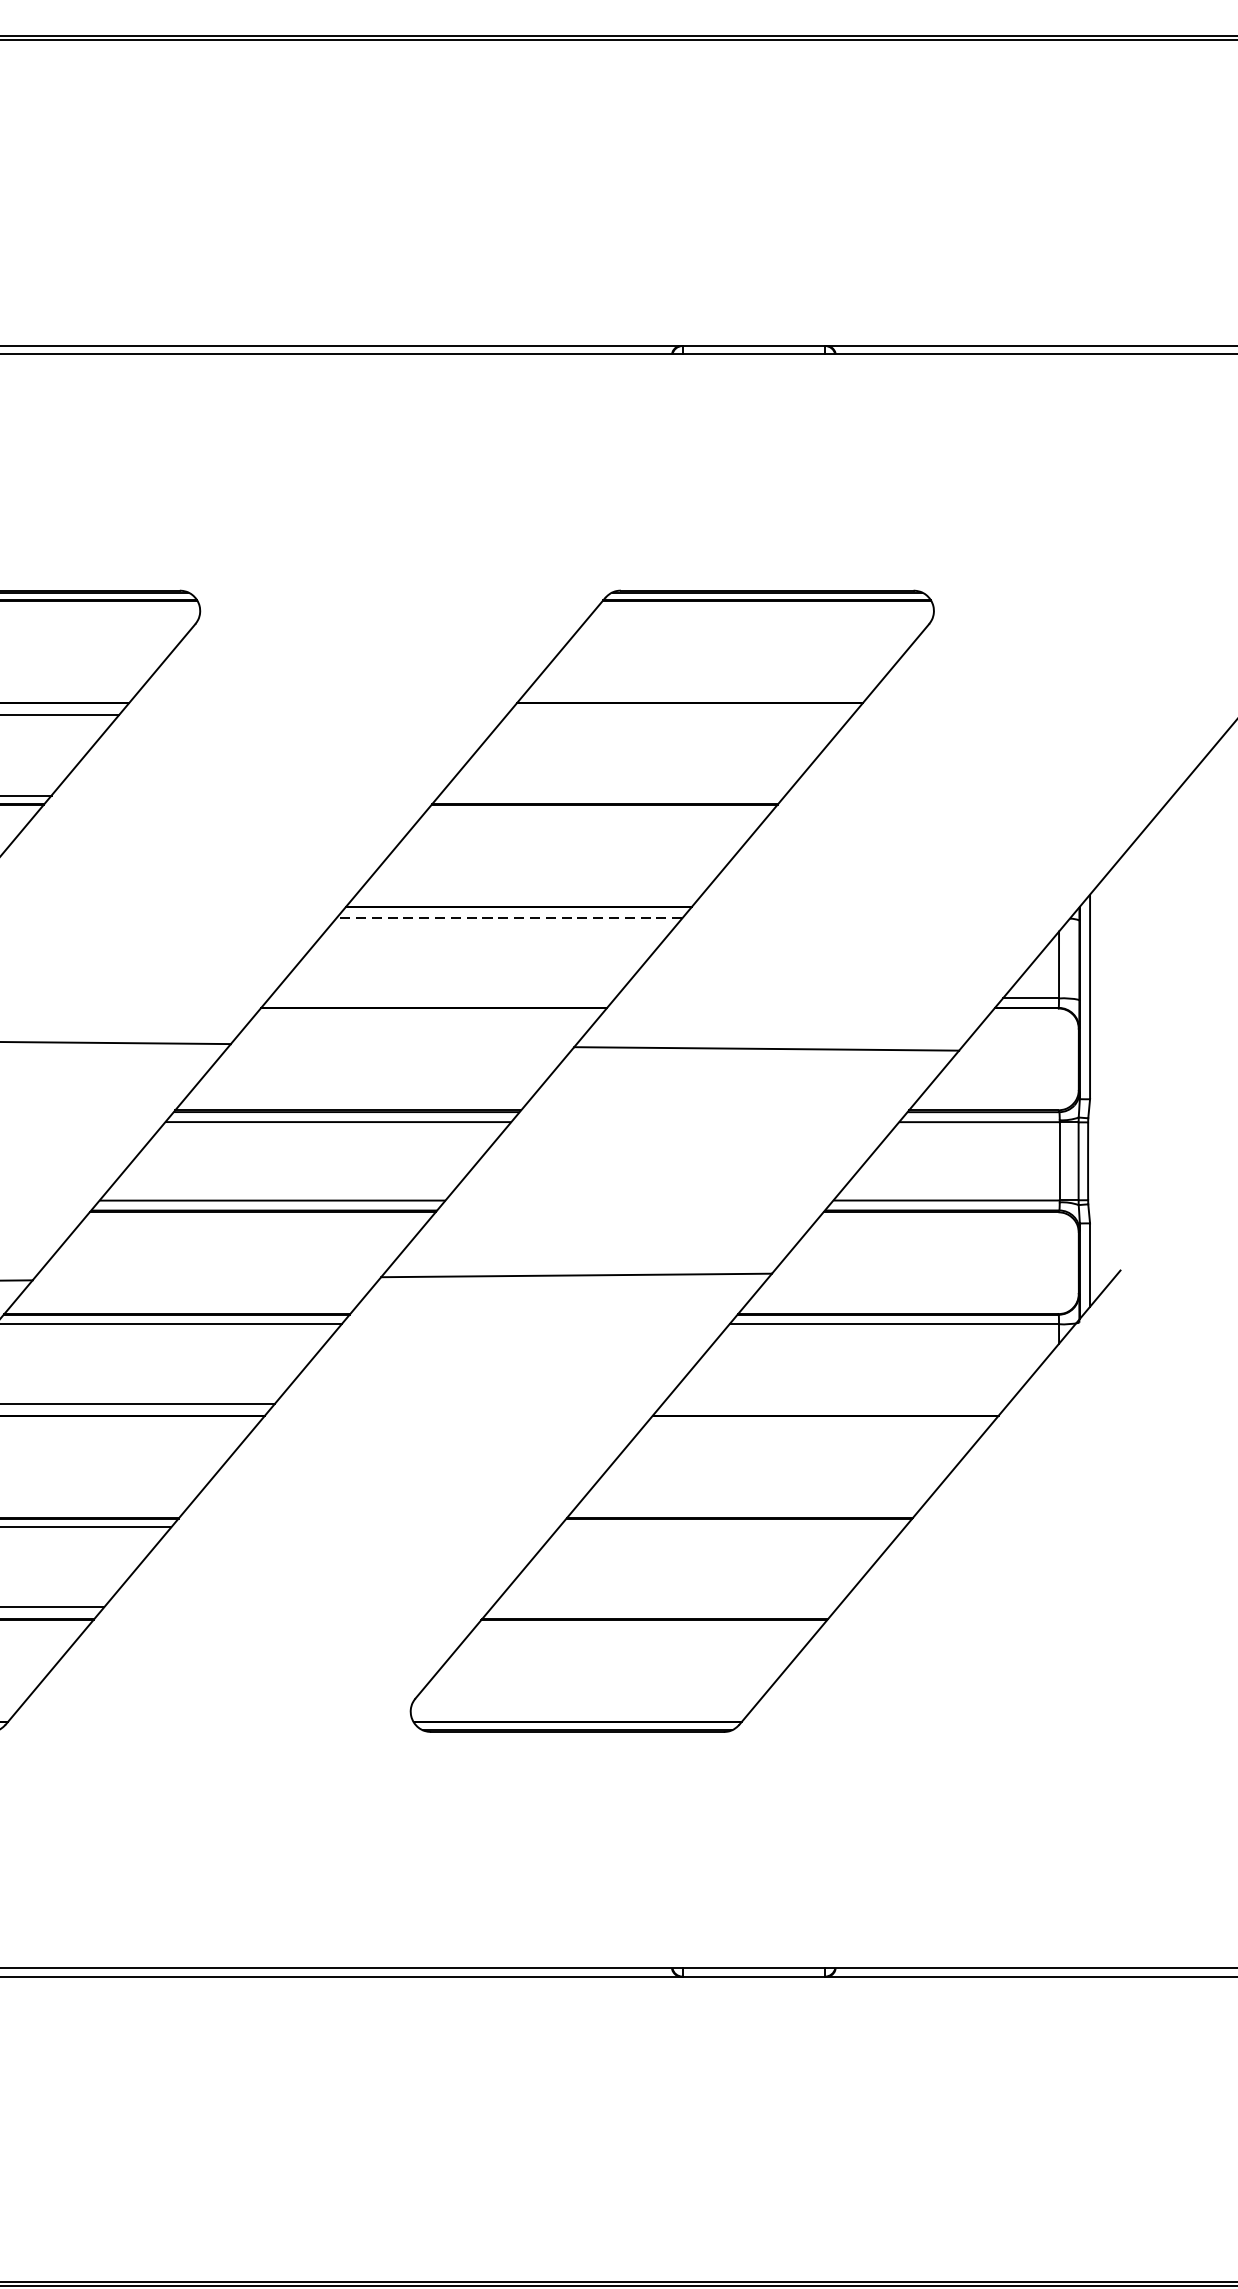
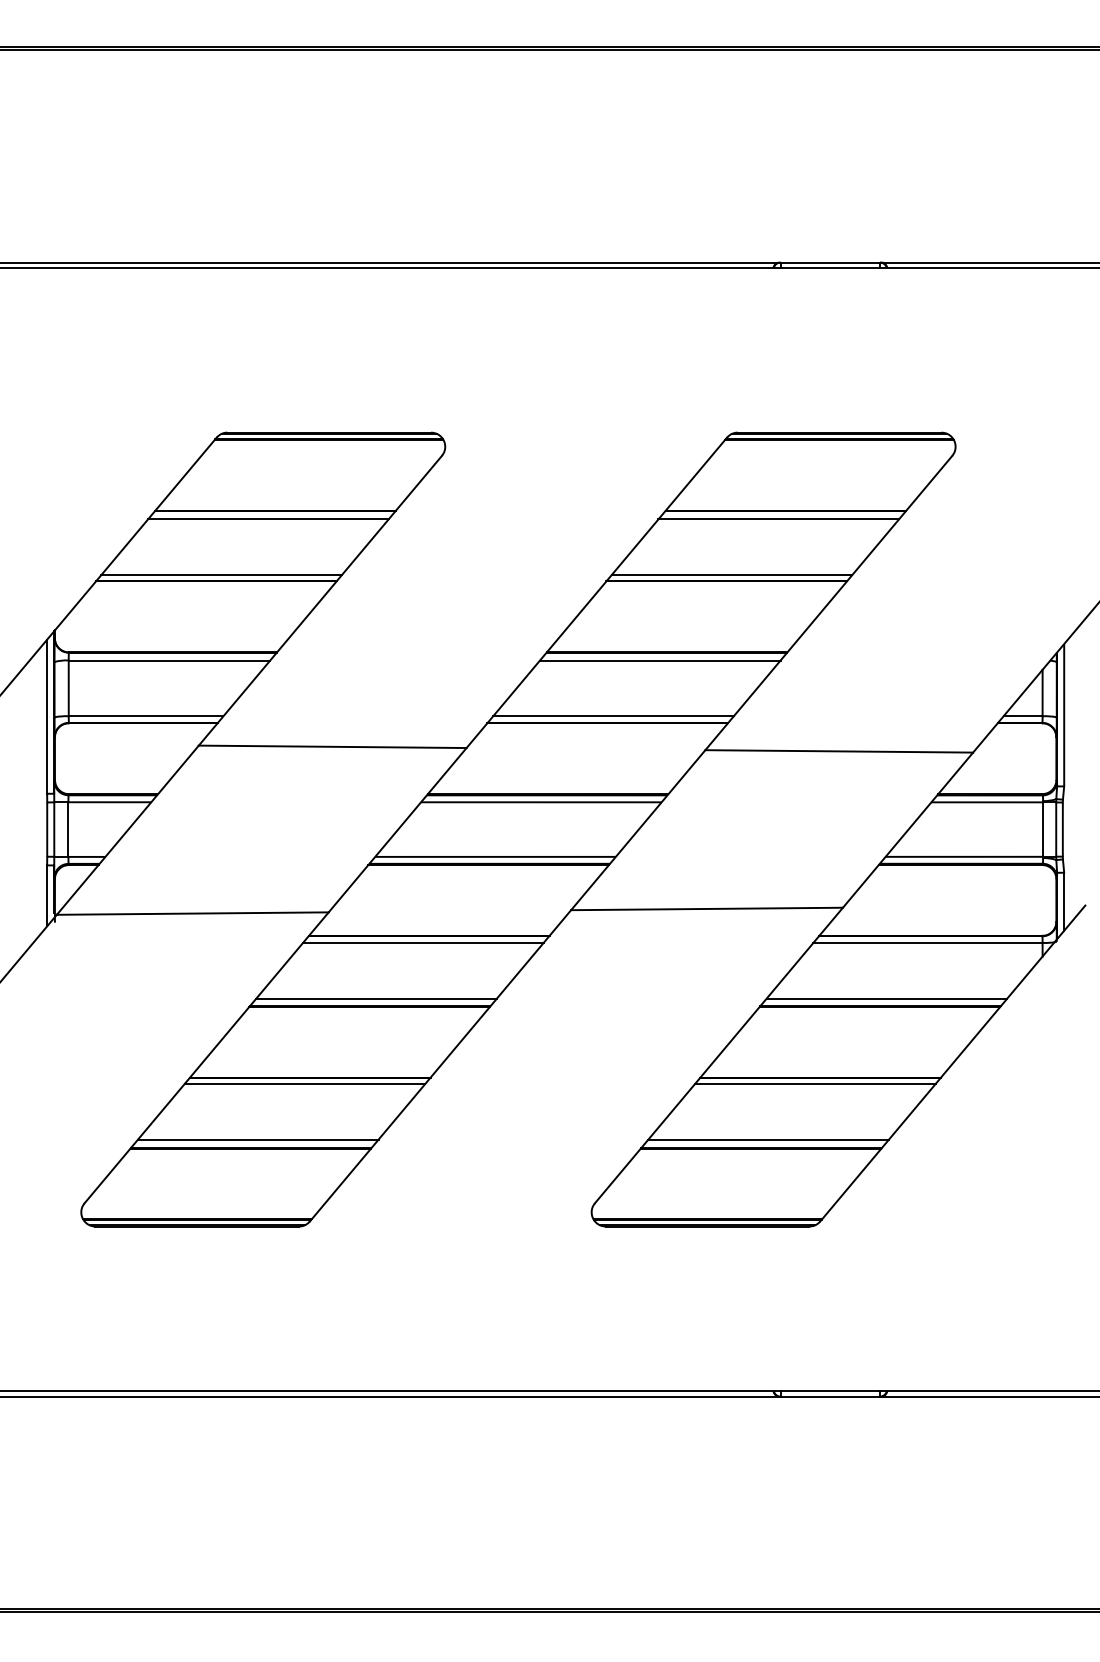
line: (679, 715) -> (778, 519), added
line: (611, 796) -> (731, 575), added
line: (508, 918) -> (659, 660), dashed -> solid
line: (442, 998) -> (613, 716), added
line: (834, 1404) -> (886, 998), added
line: (732, 1527) -> (815, 1084), added
line: (664, 1606) -> (768, 1139), added

